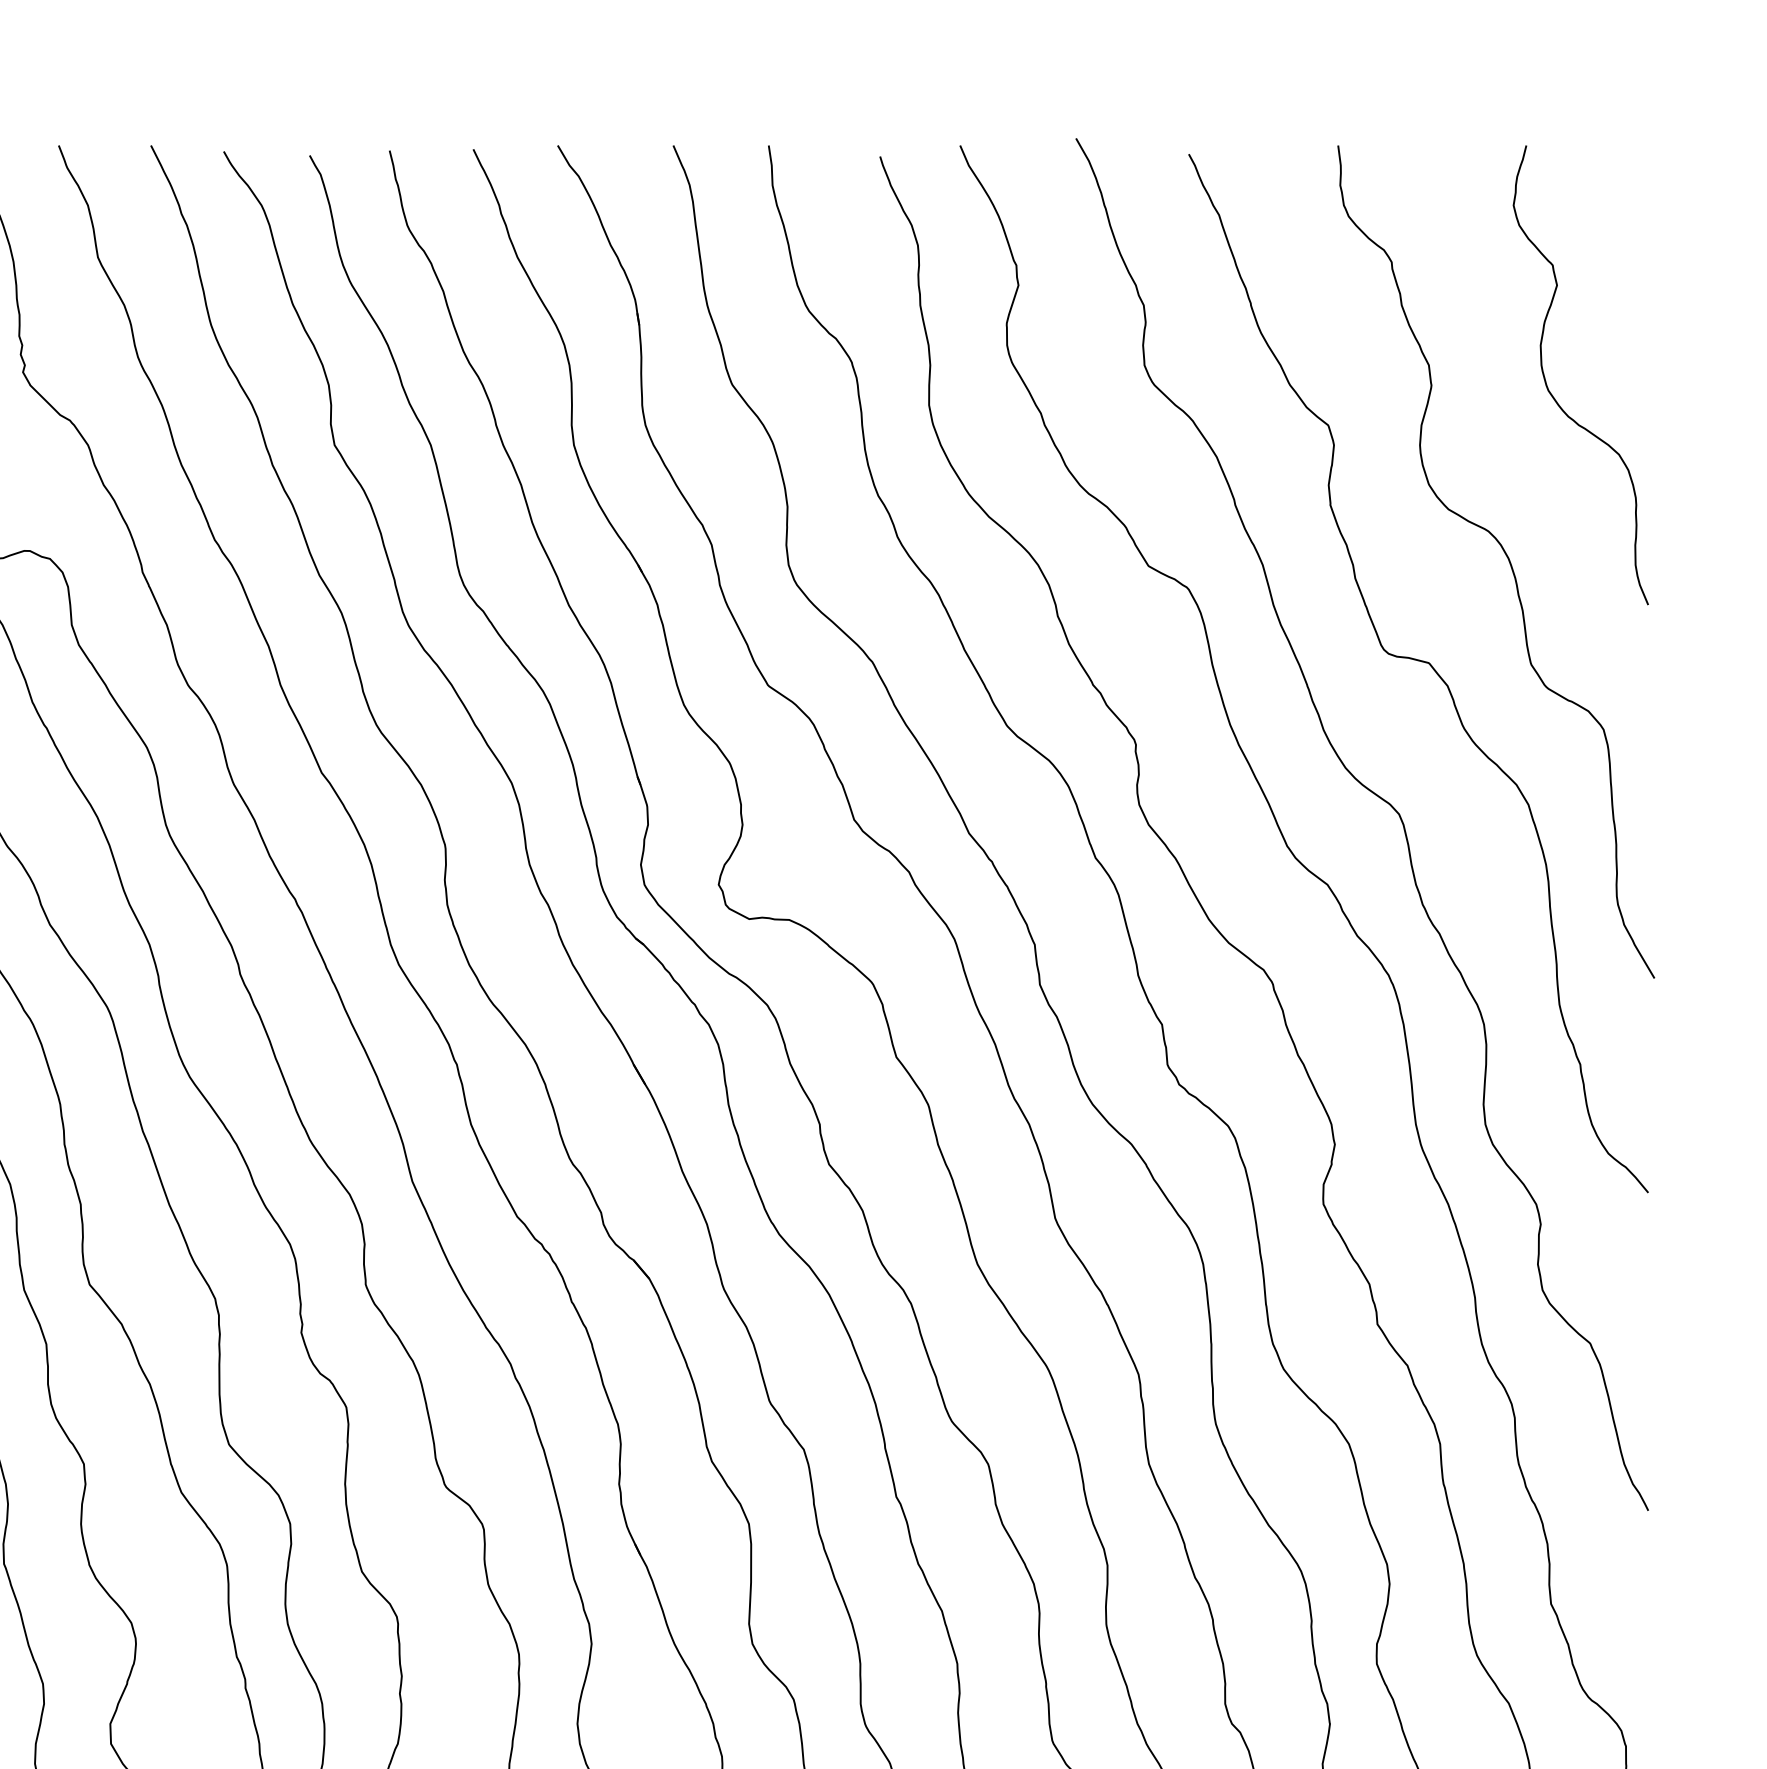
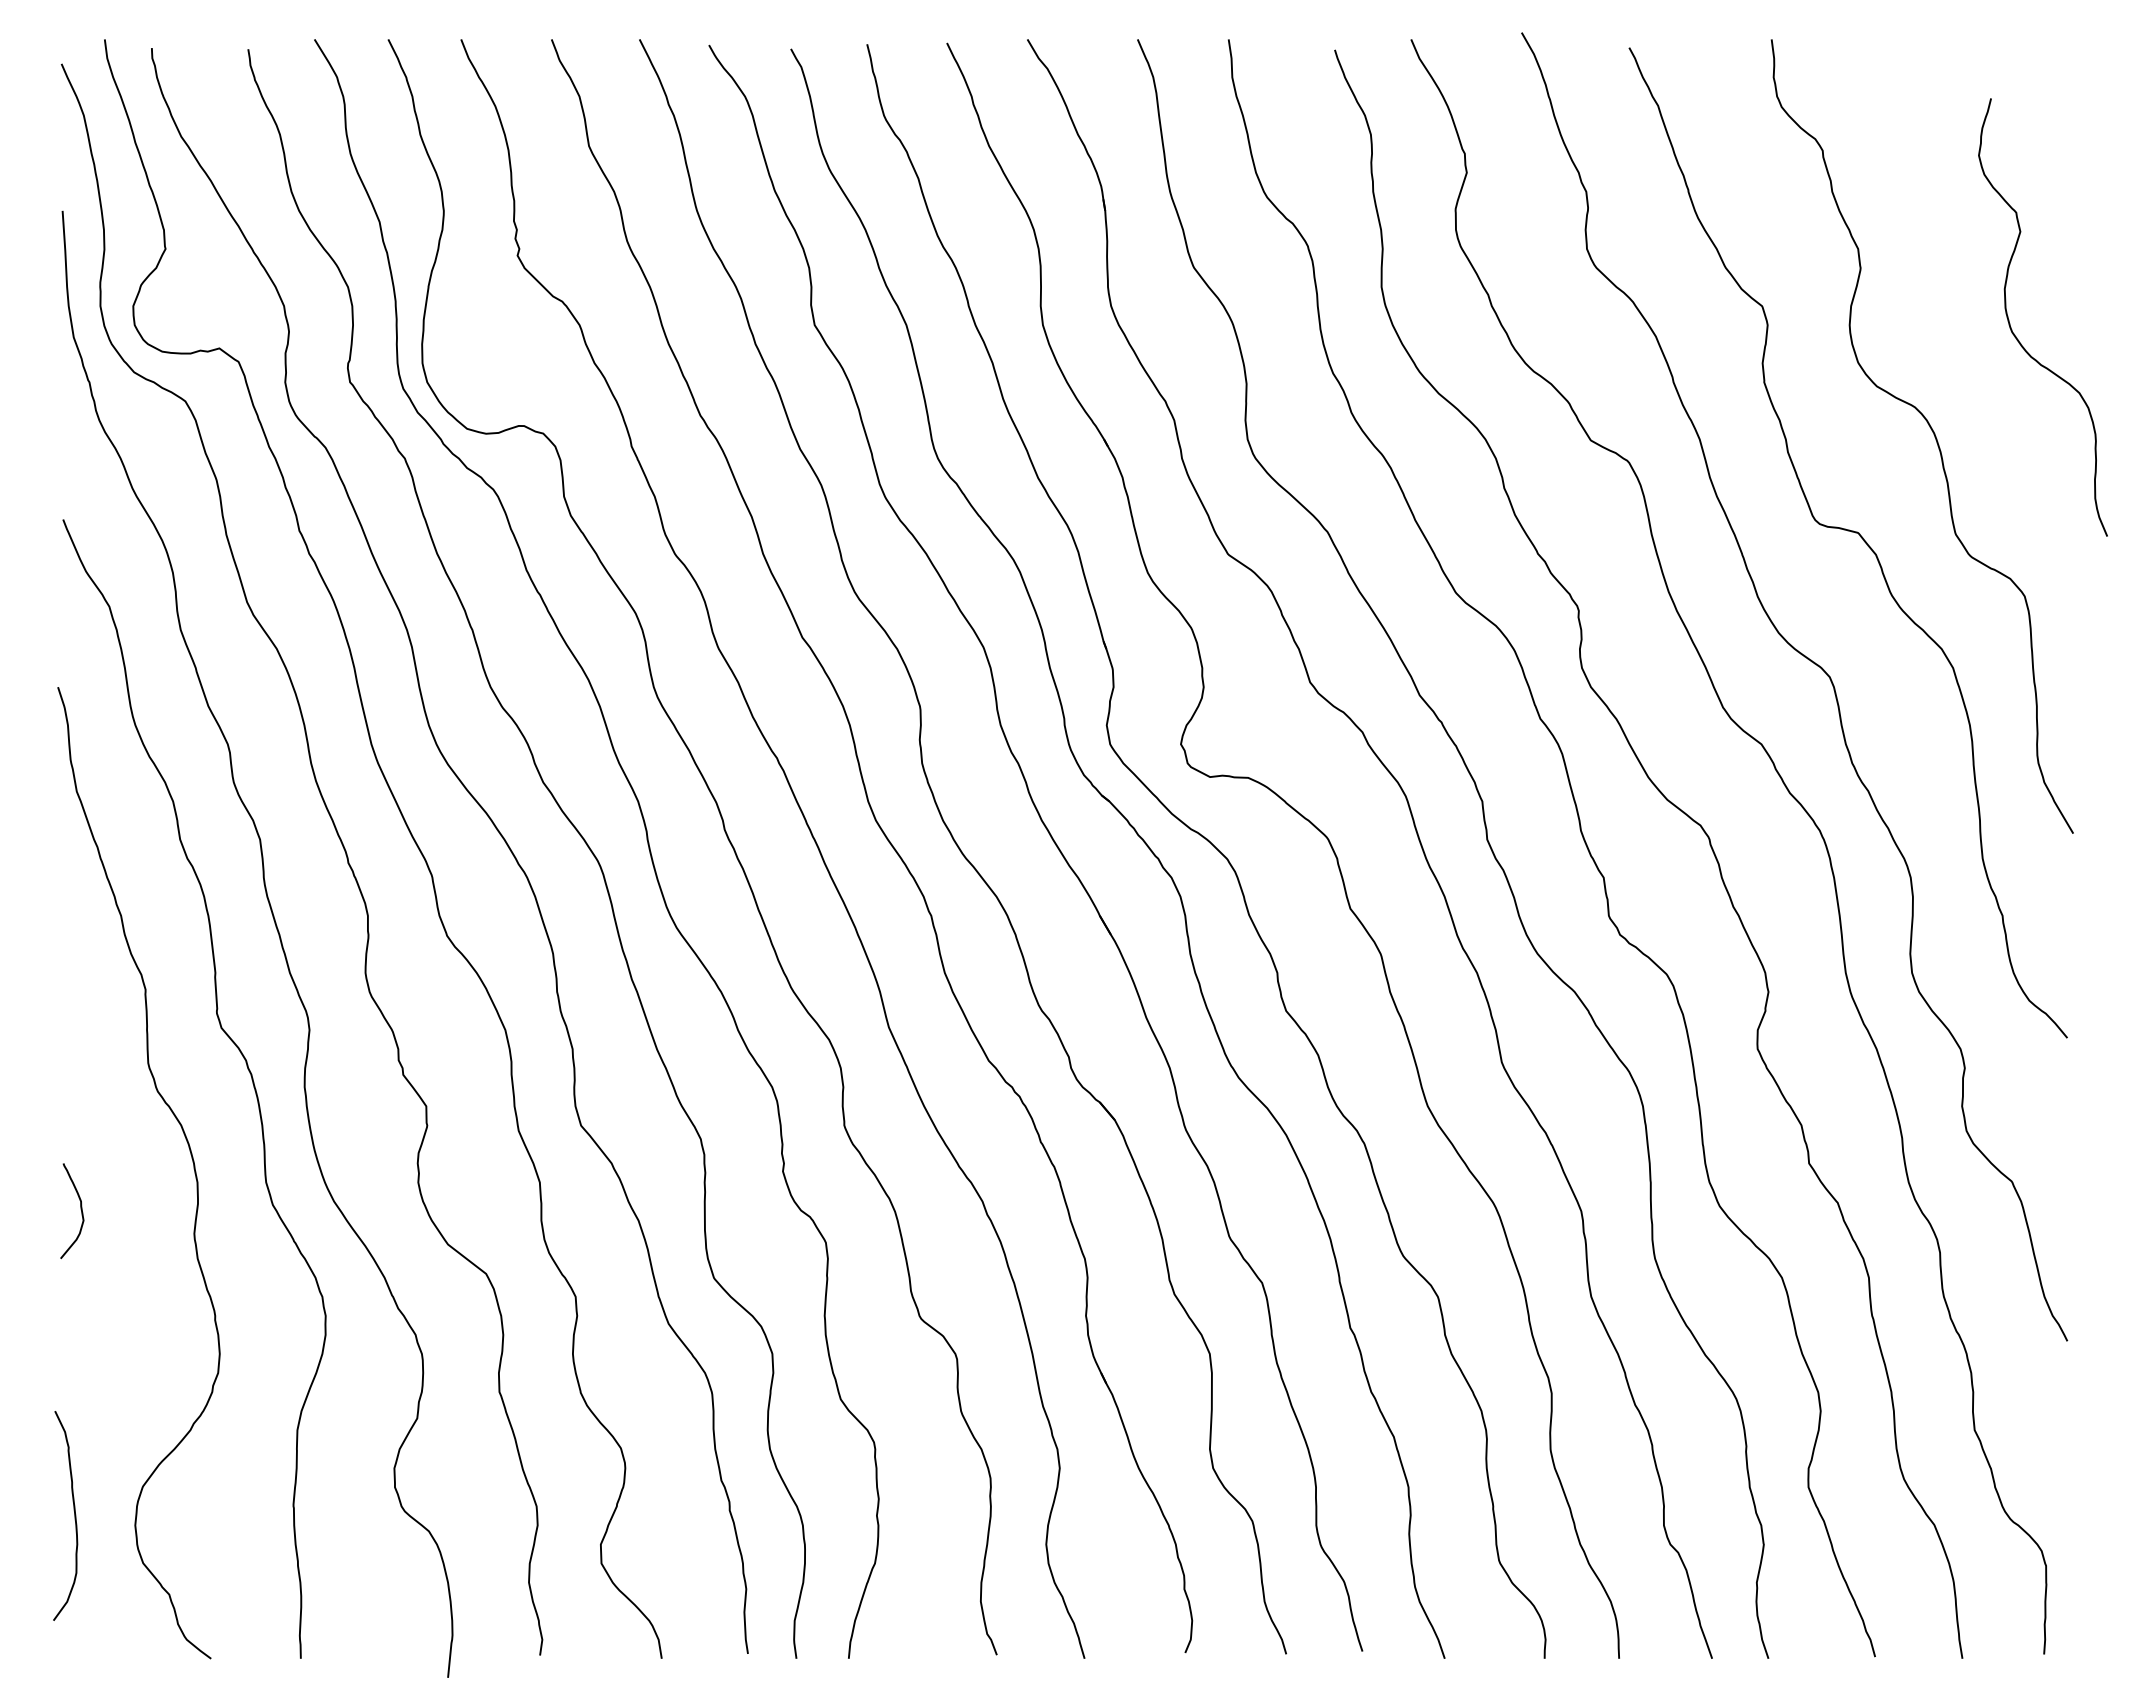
curve: (1554, 396) -> (2017, 337), moved

